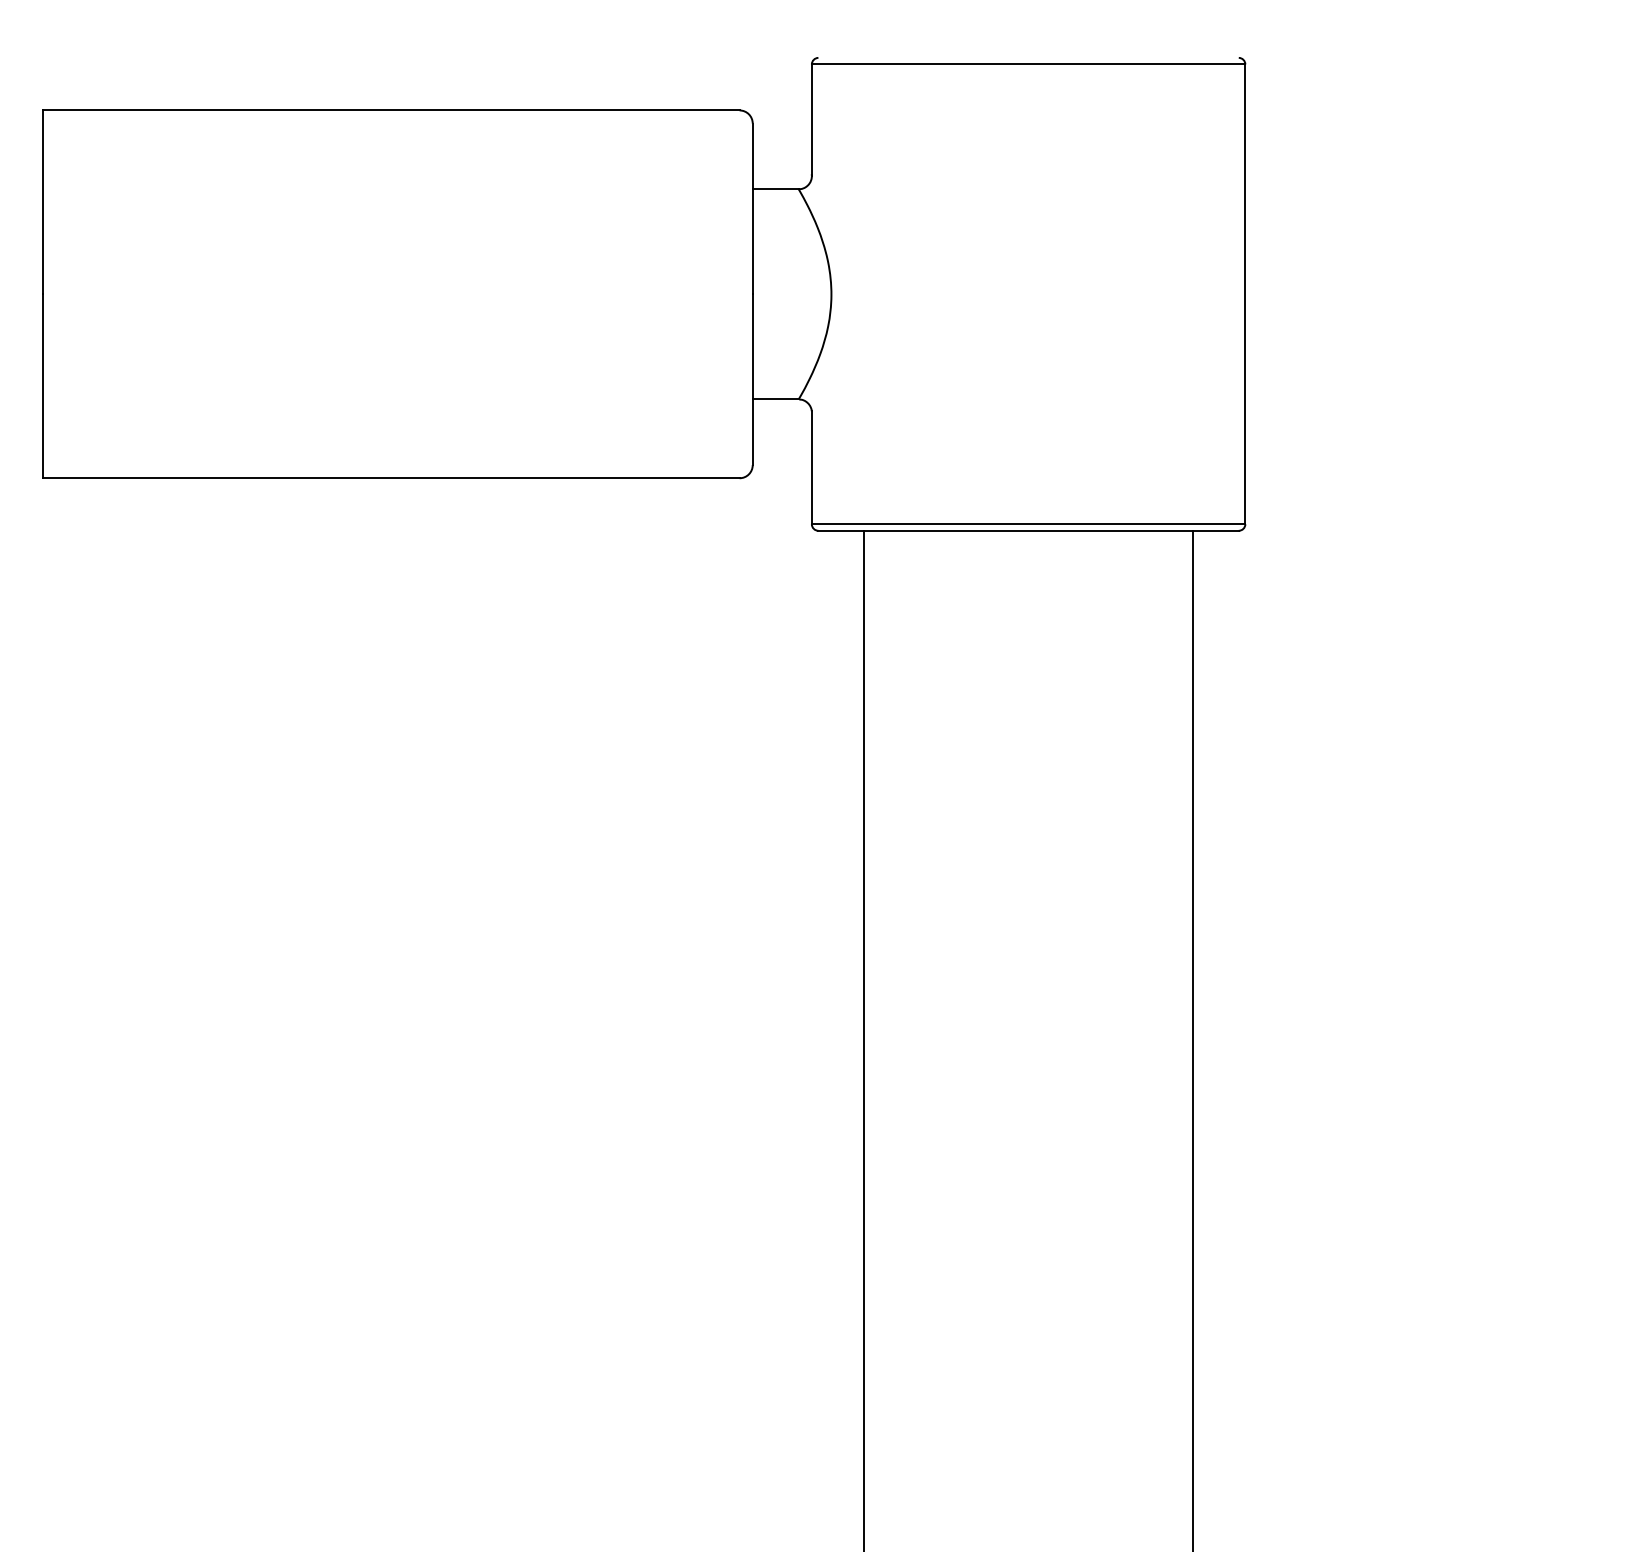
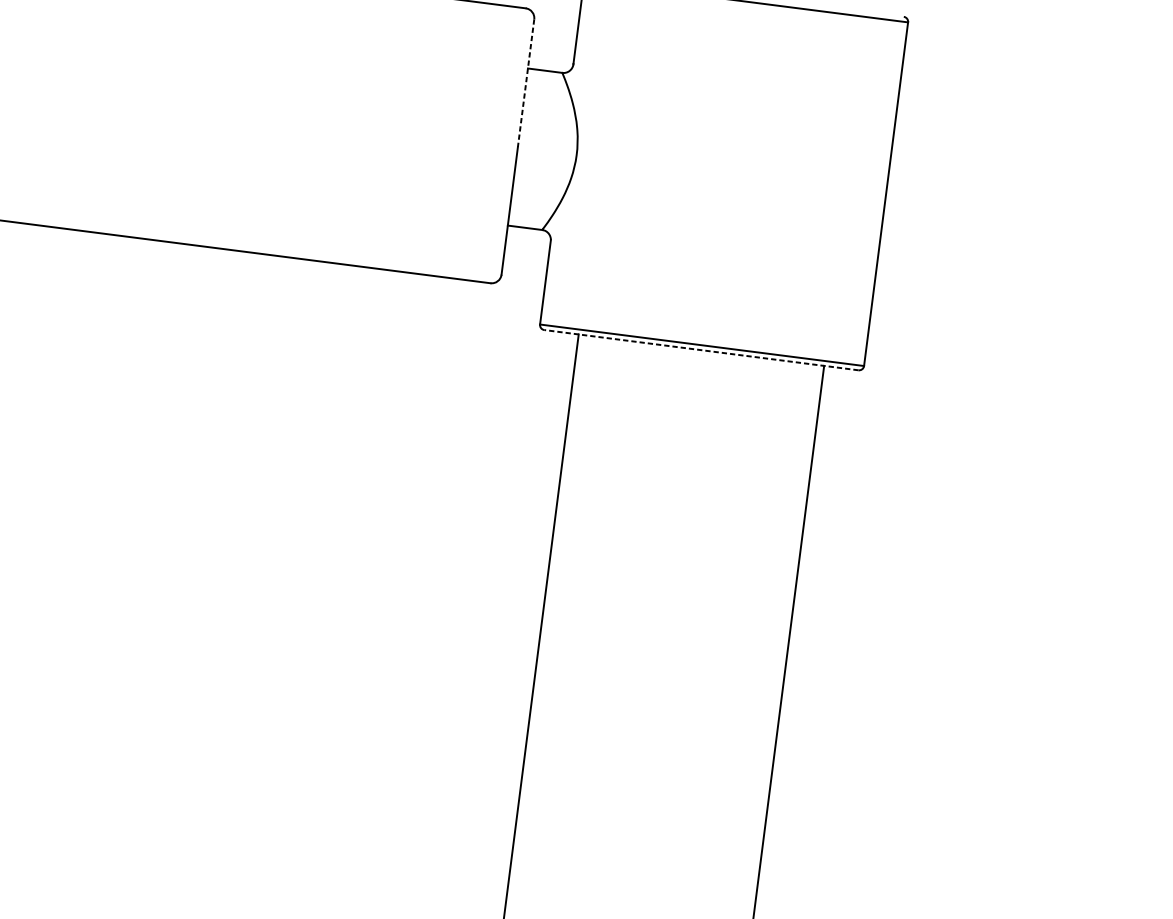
line: (752, 209) -> (525, 83), solid -> dashed
line: (1028, 530) -> (701, 349), solid -> dashed

